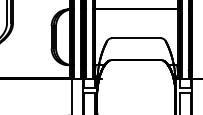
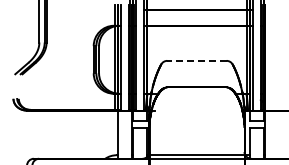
line: (136, 37) -> (196, 60), solid -> dashed

